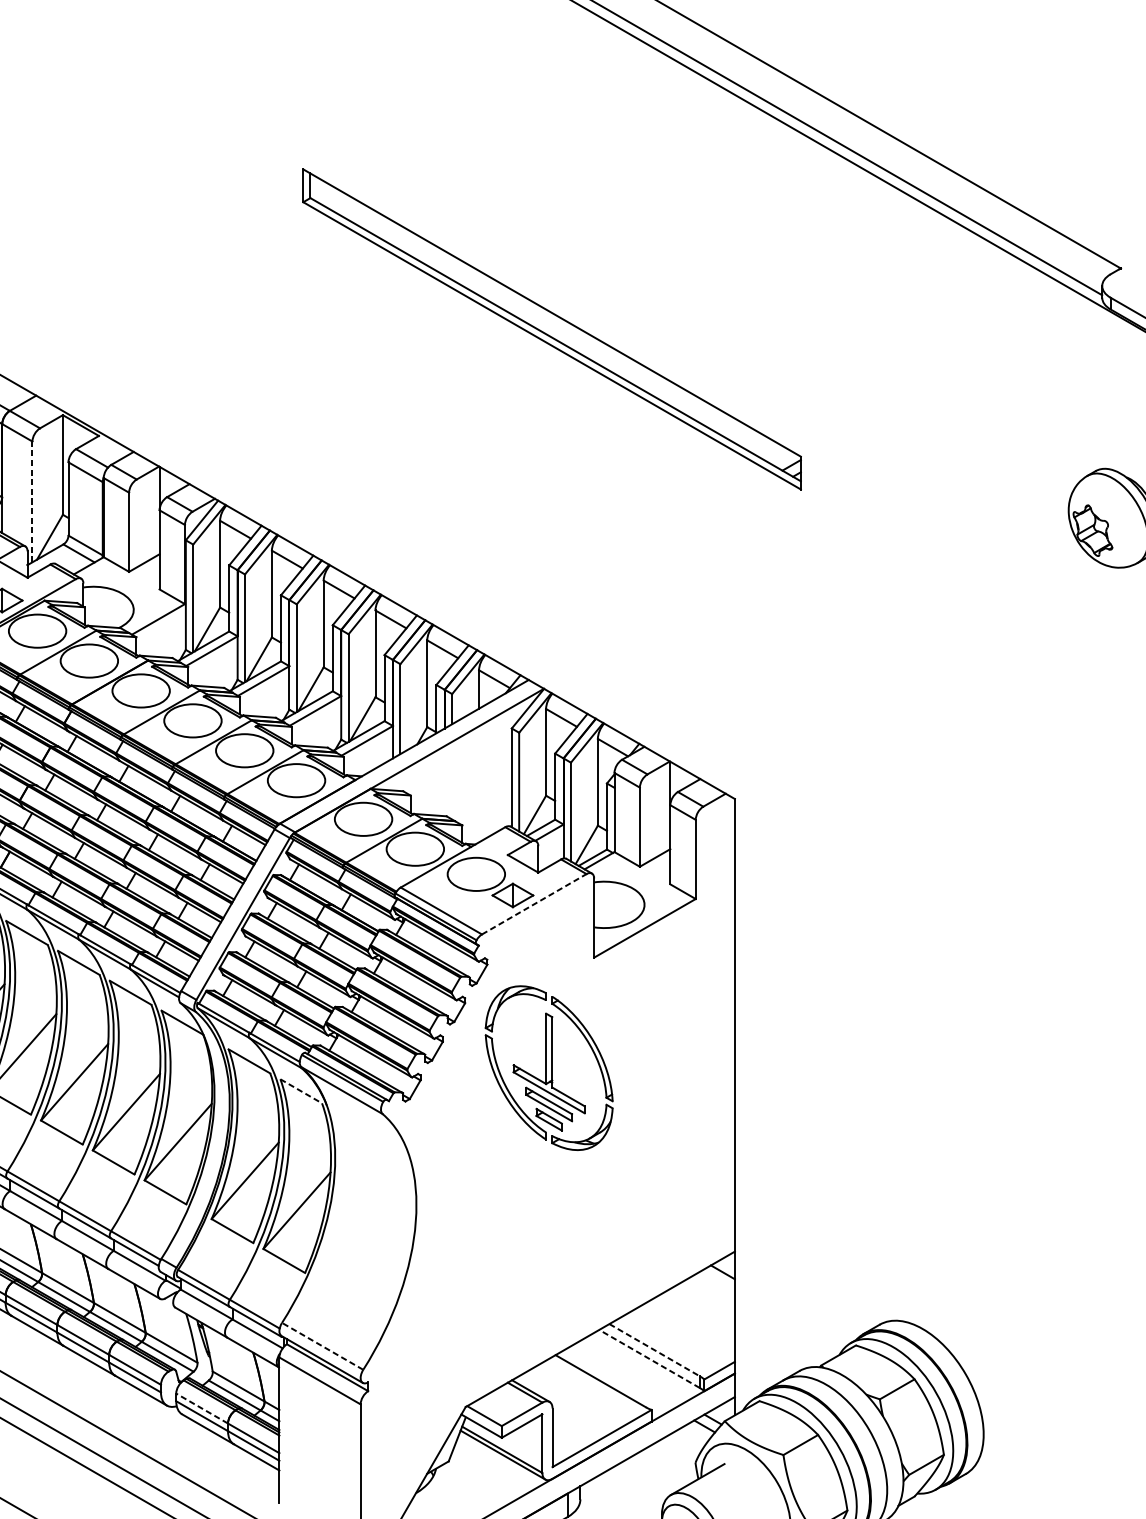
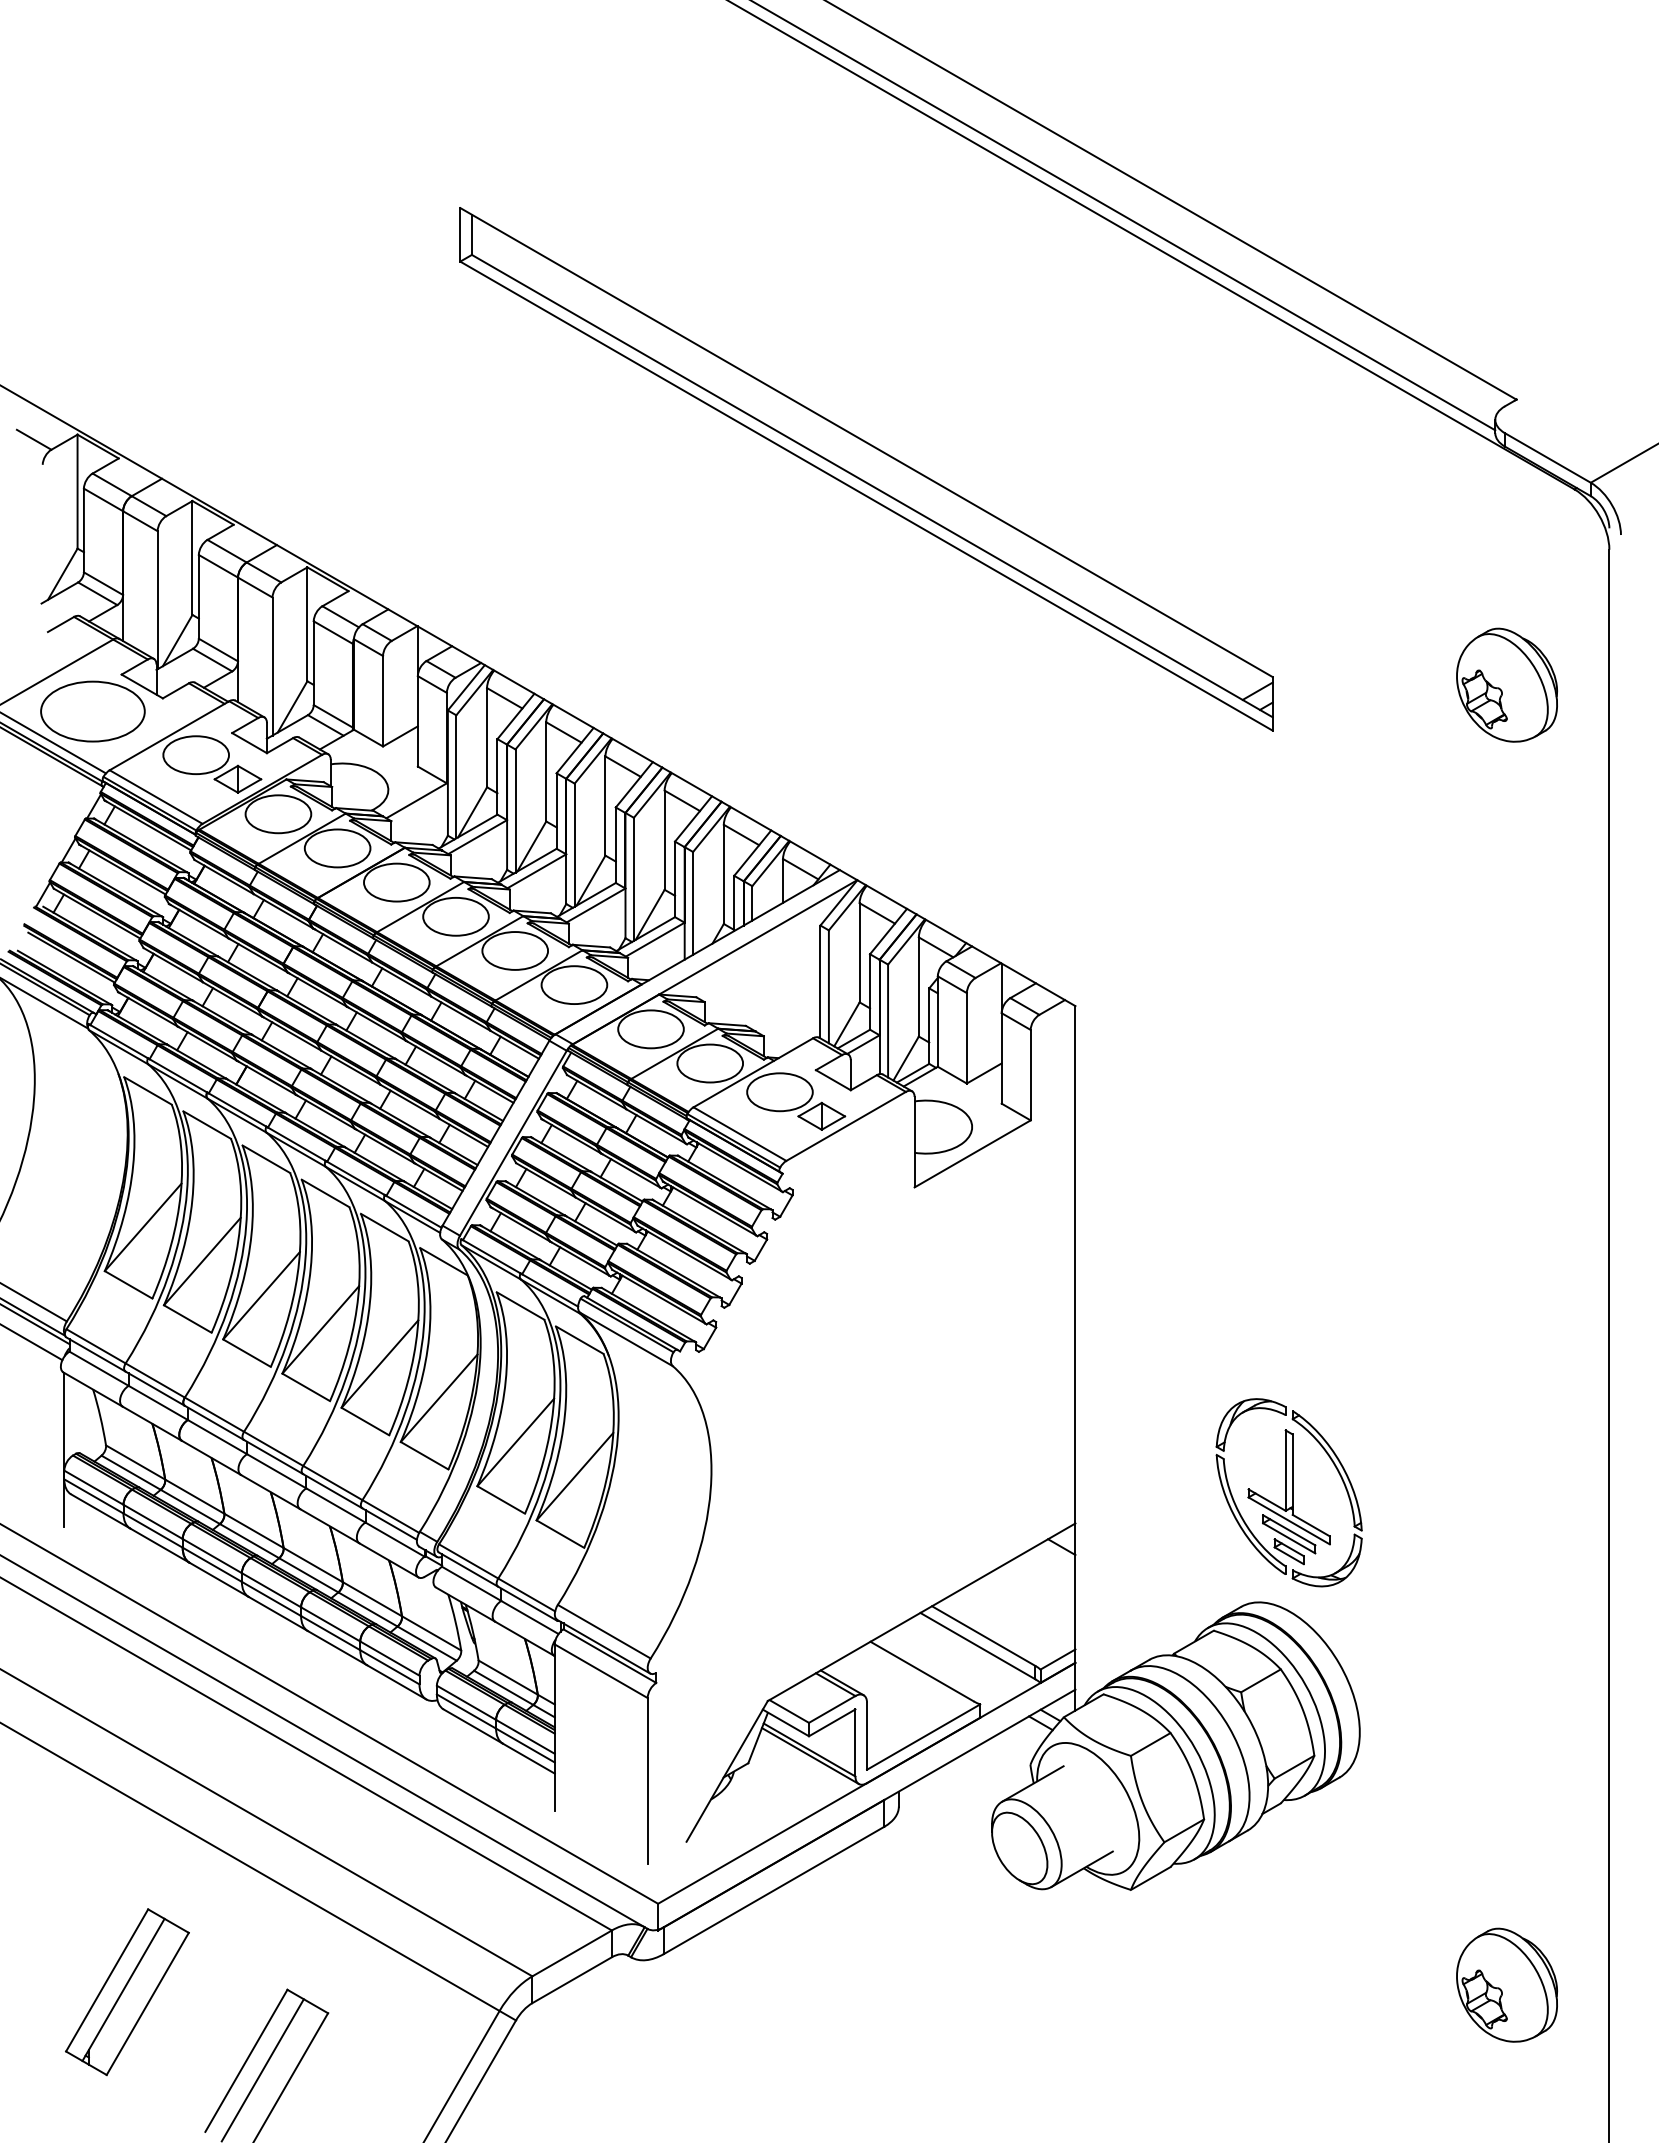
part: (552, 329) -> (866, 469), size x1.43
line: (32, 501) -> (272, 666), dashed -> solid
line: (534, 904) -> (846, 1126), dashed -> solid
part: (548, 1067) -> (1288, 1492), moved
line: (301, 1091) -> (580, 1340), dashed -> solid
line: (322, 1346) -> (604, 1631), dashed -> solid
line: (654, 1350) -> (983, 1636), dashed -> solid
line: (649, 1358) -> (977, 1645), dashed -> solid
line: (202, 1408) -> (466, 1702), dashed -> solid

